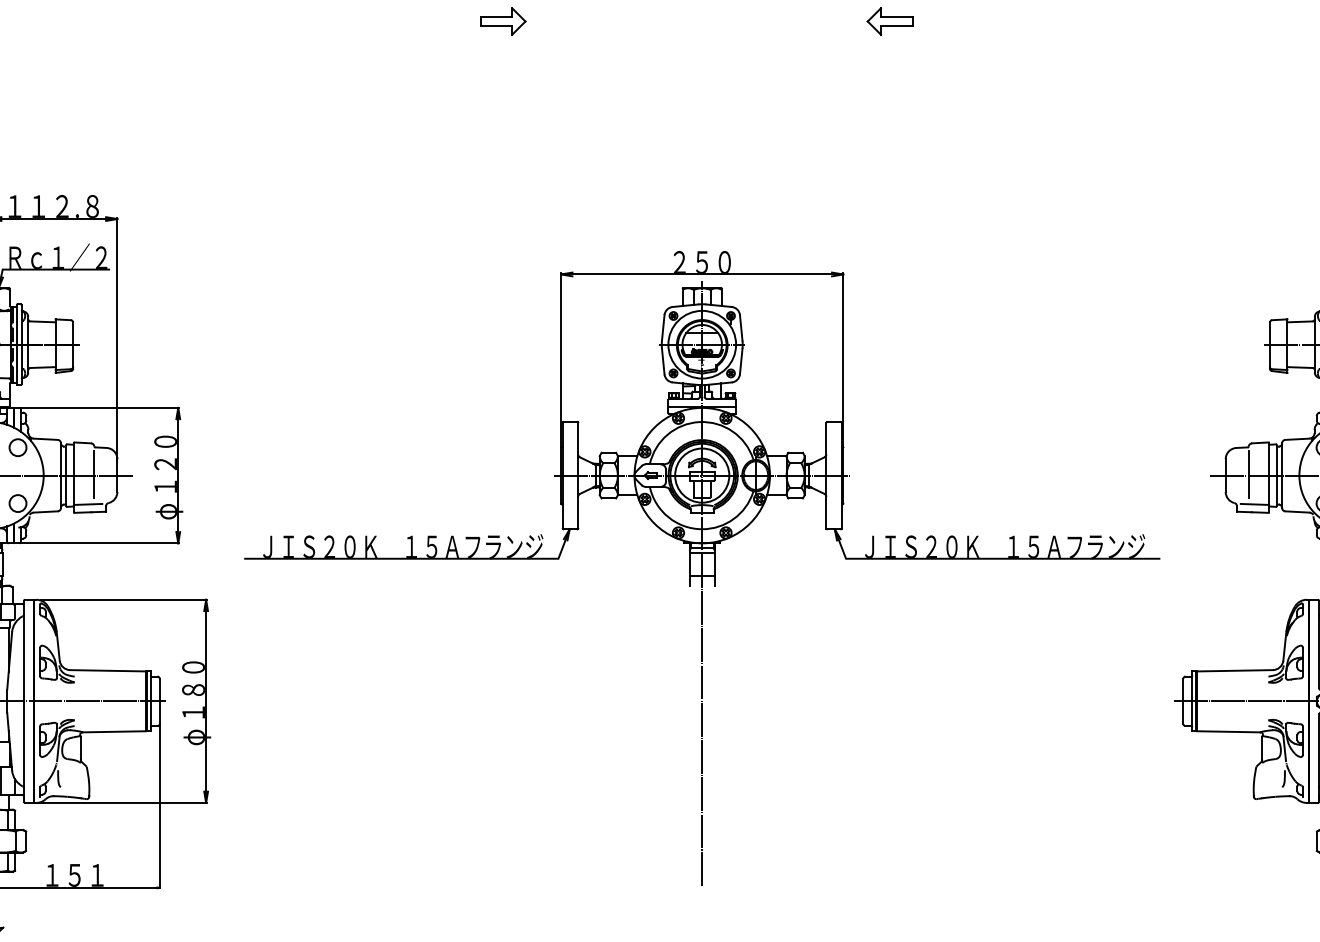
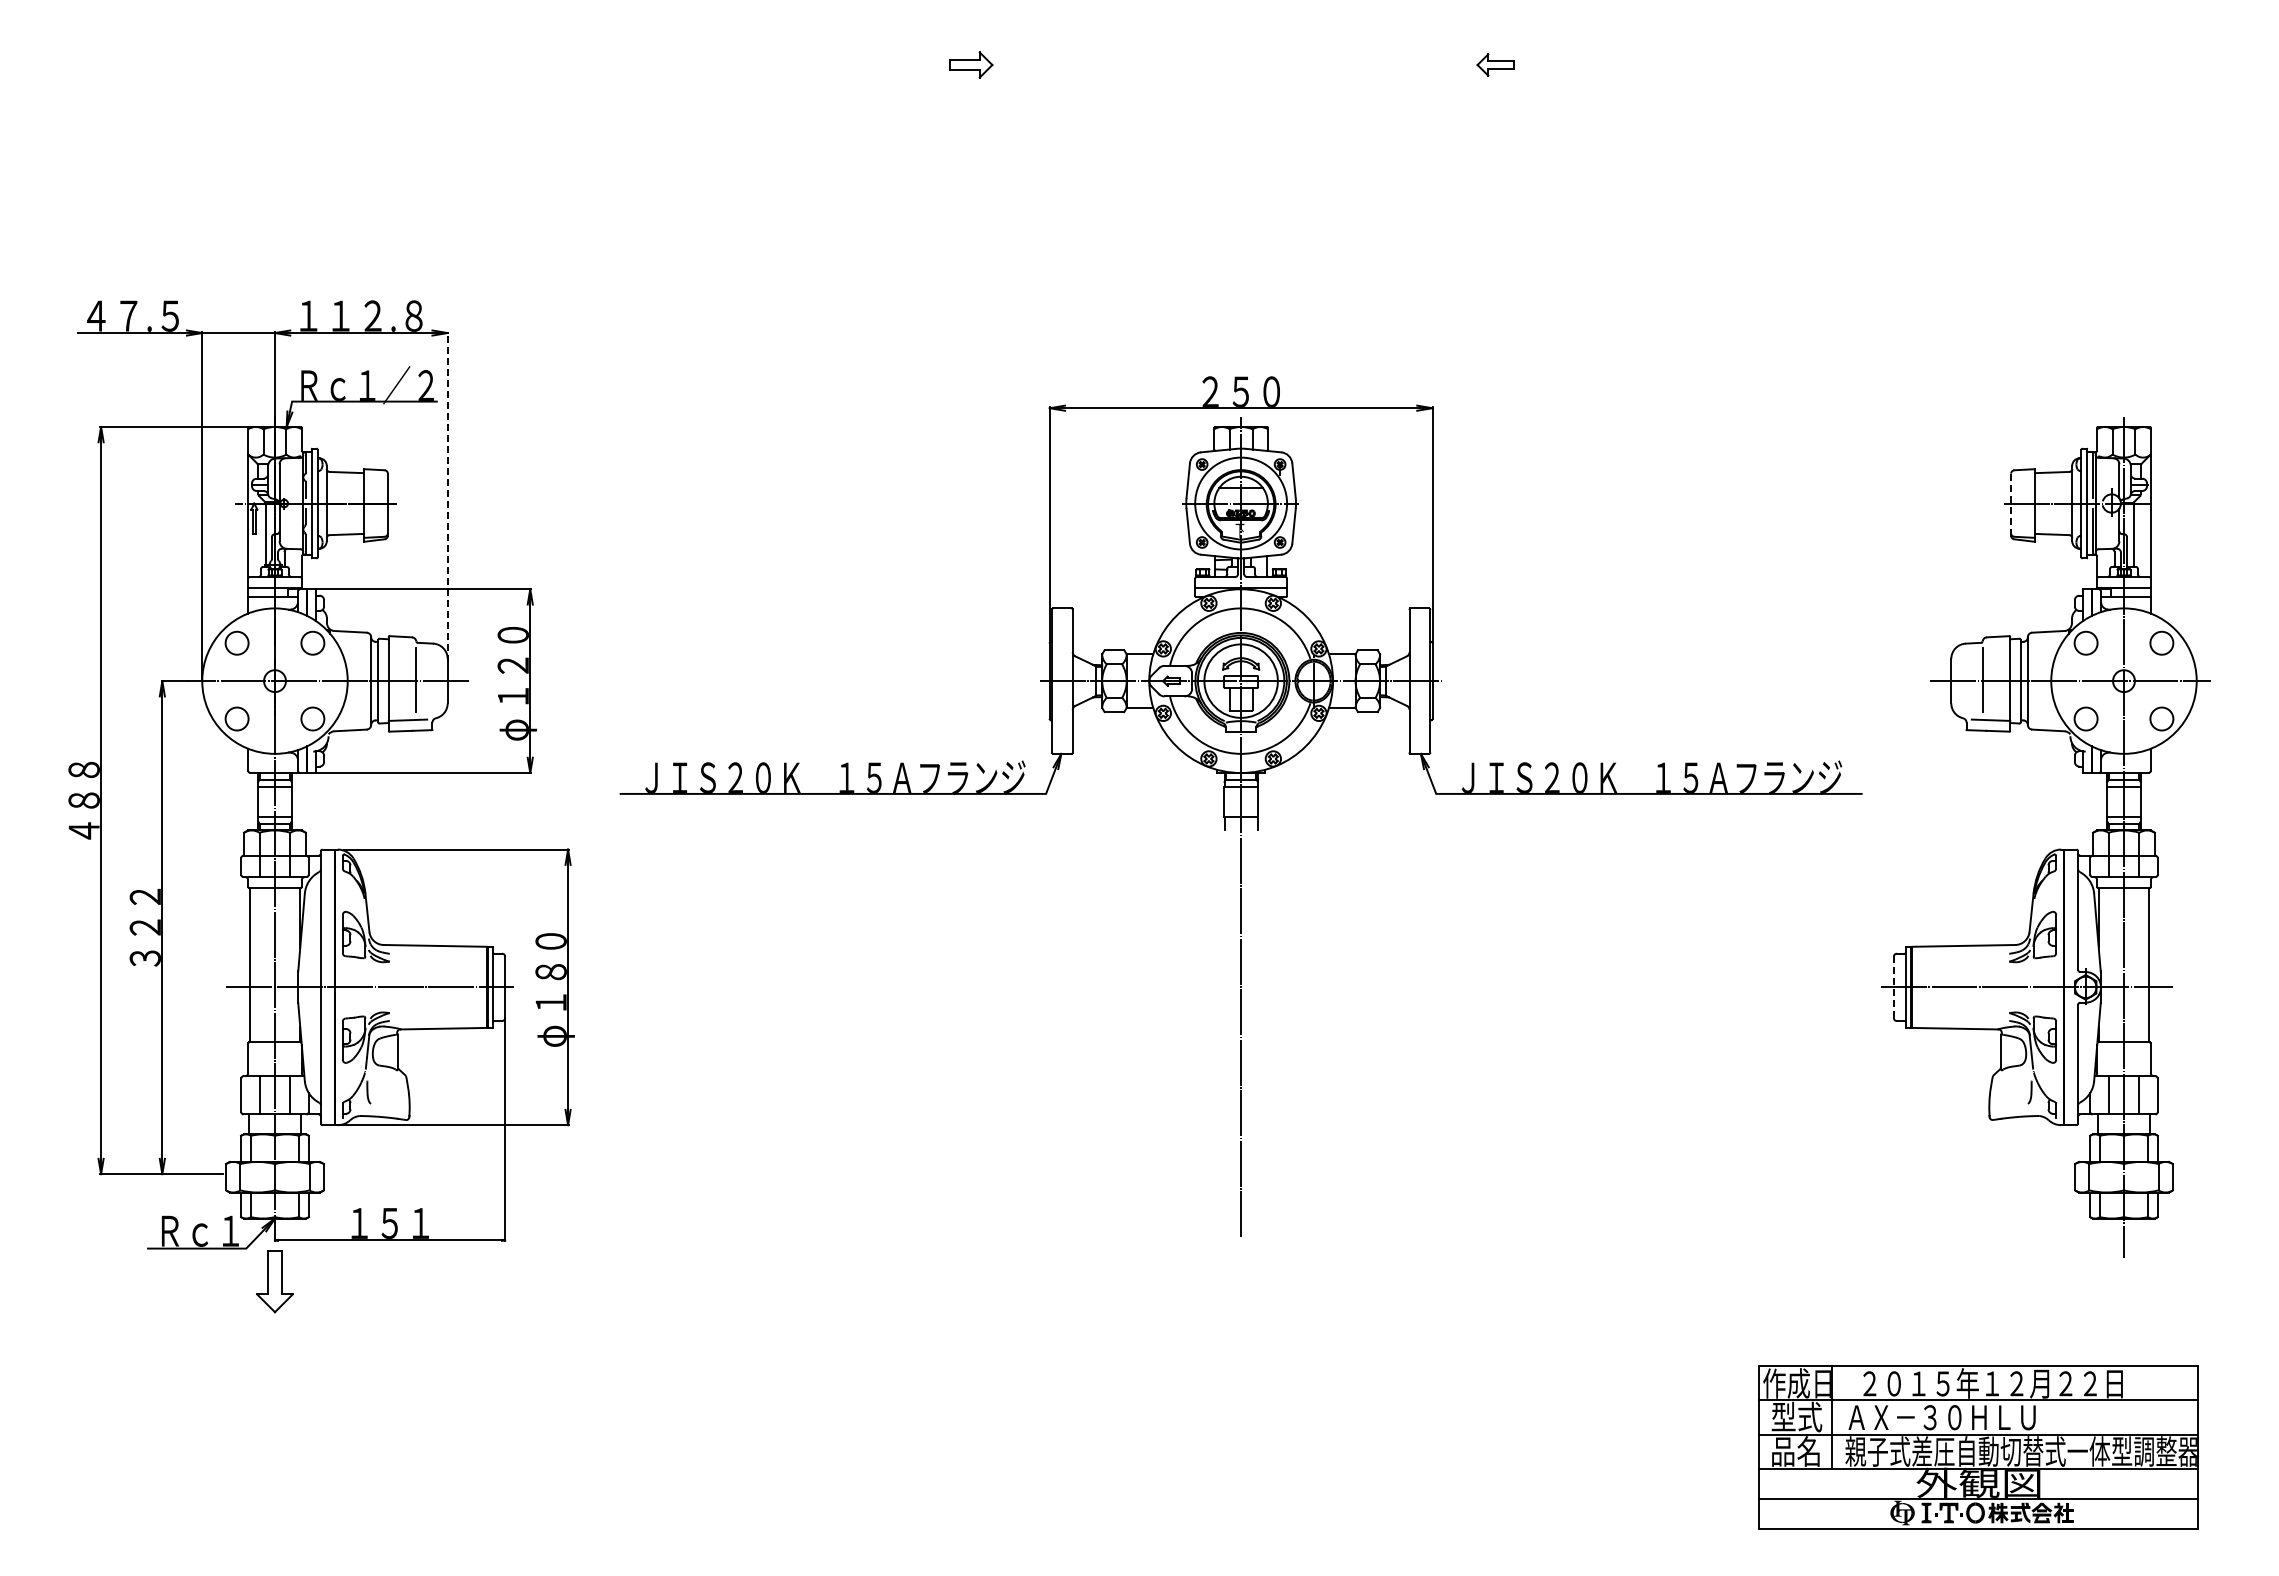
part: (503, 21) -> (971, 64), size x0.7
part: (889, 21) -> (1495, 64), size x0.6
line: (117, 340) -> (447, 497), solid -> dashed
line: (1270, 344) -> (2011, 503), solid -> dashed
line: (1183, 701) -> (1893, 987), solid -> dashed

